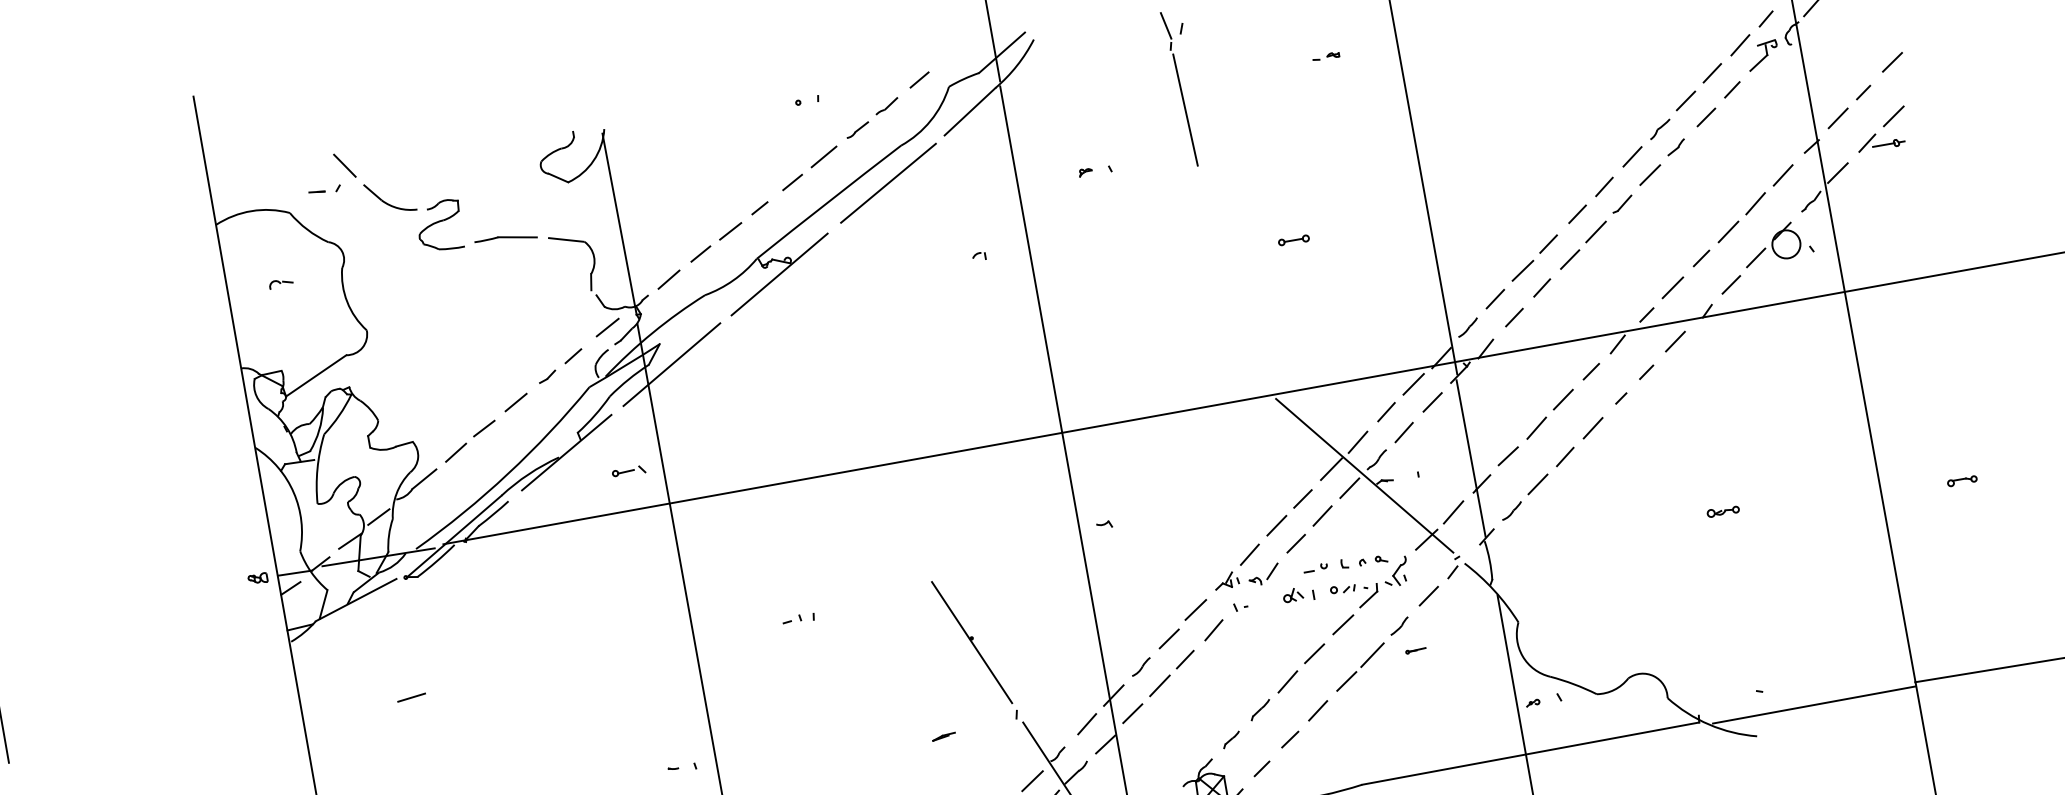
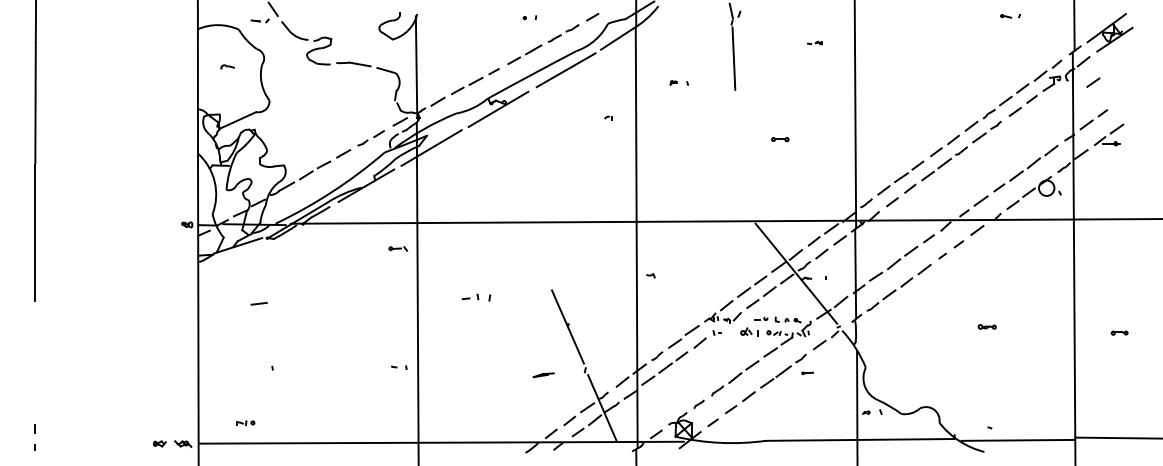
line: (1892, 61) -> (1093, 82), moved
part: (627, 471) -> (397, 248), moved
part: (797, 618) -> (475, 297), size x1.6
part: (943, 737) -> (543, 375), size x1.6

